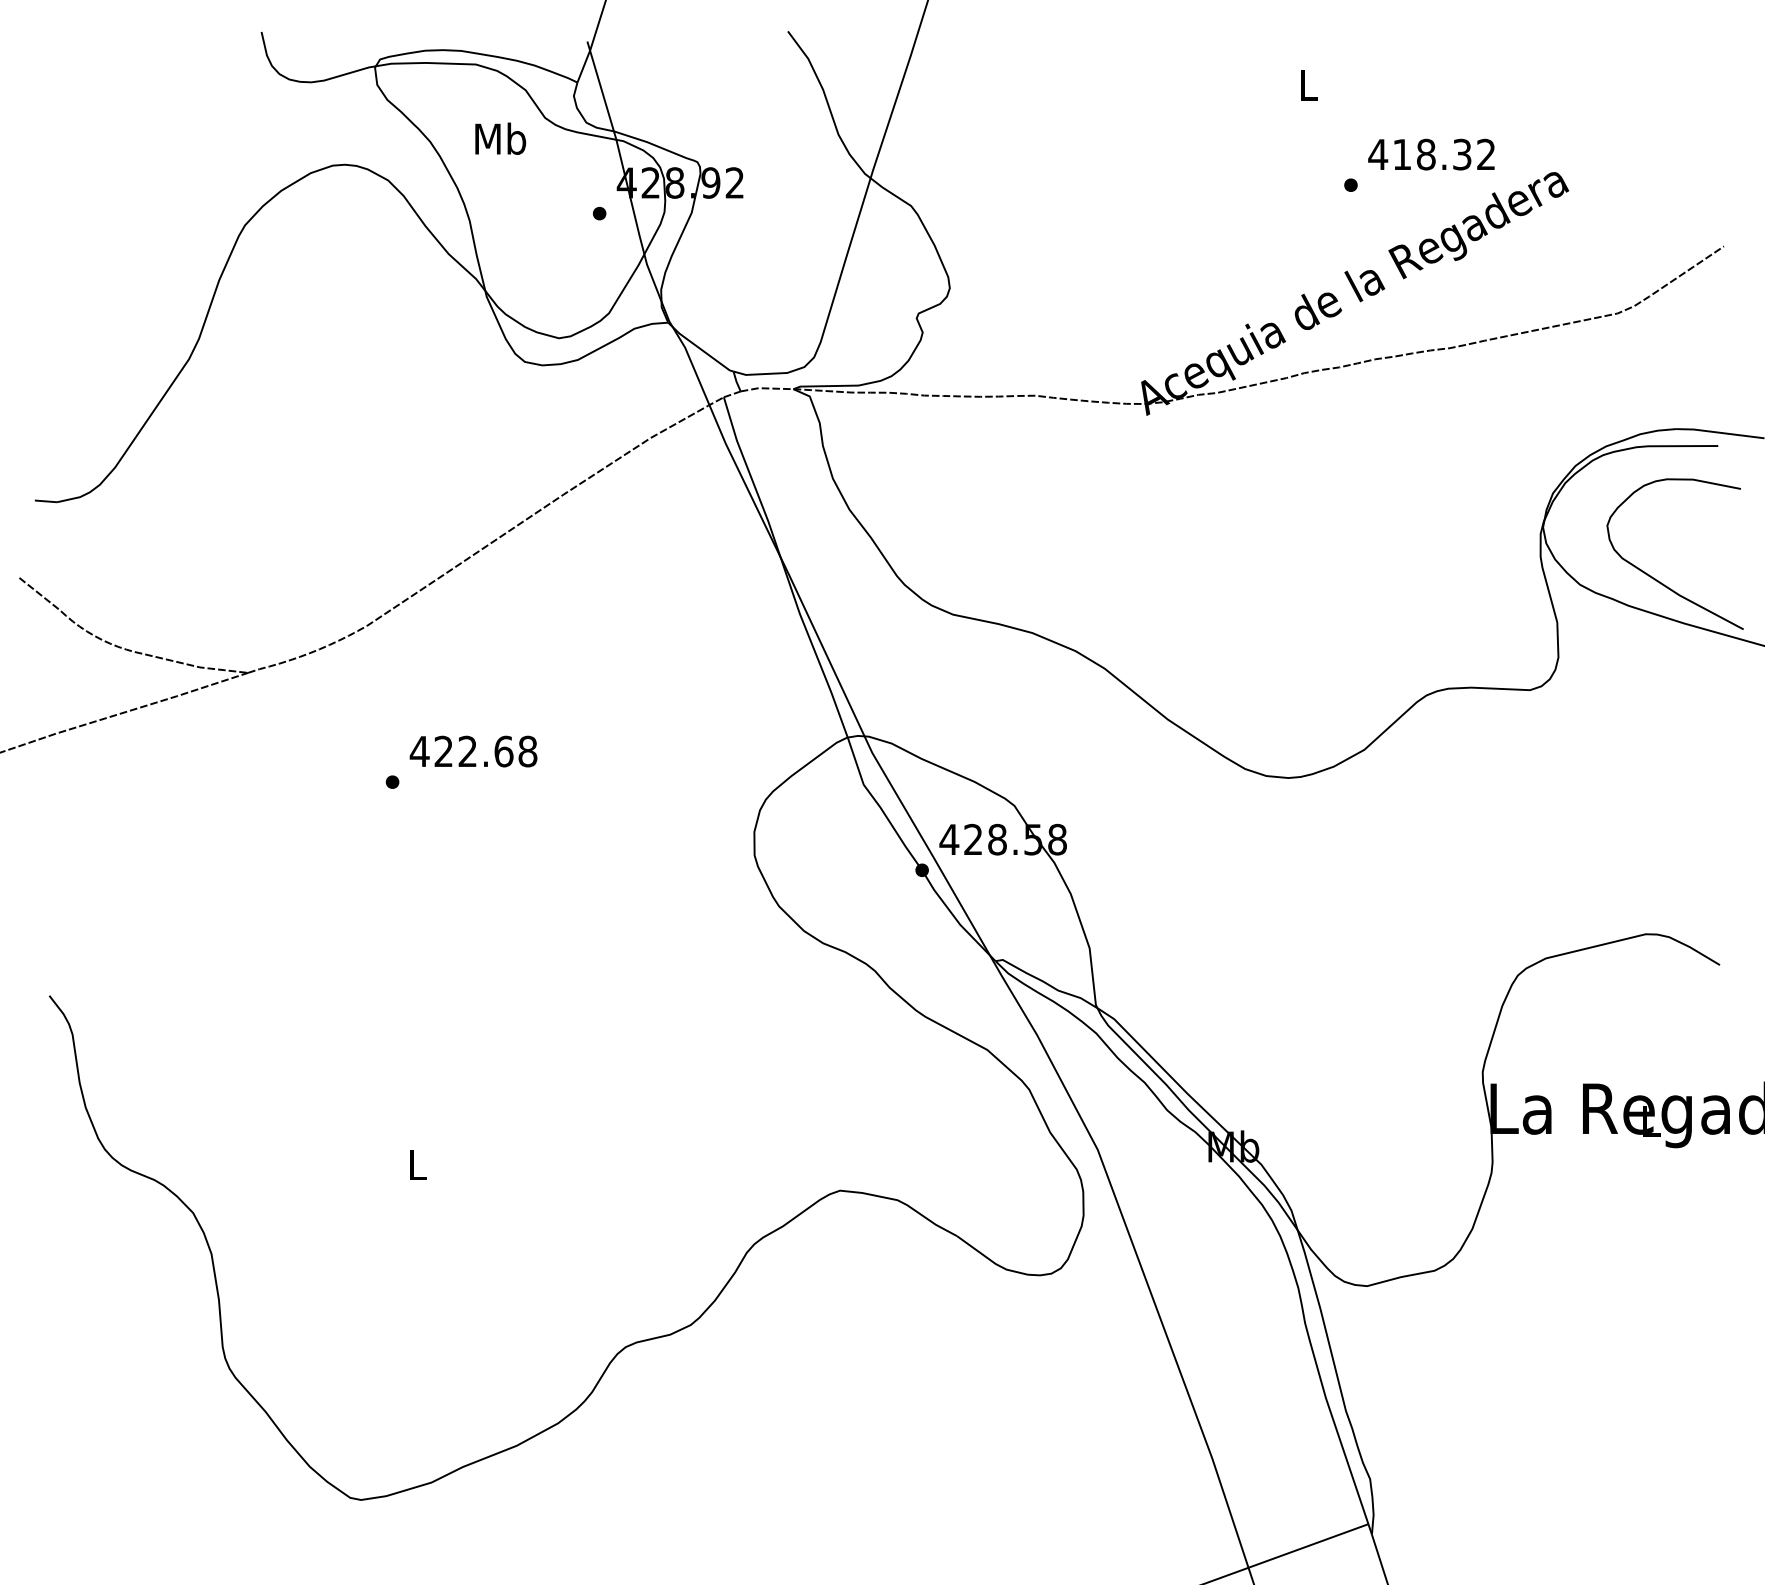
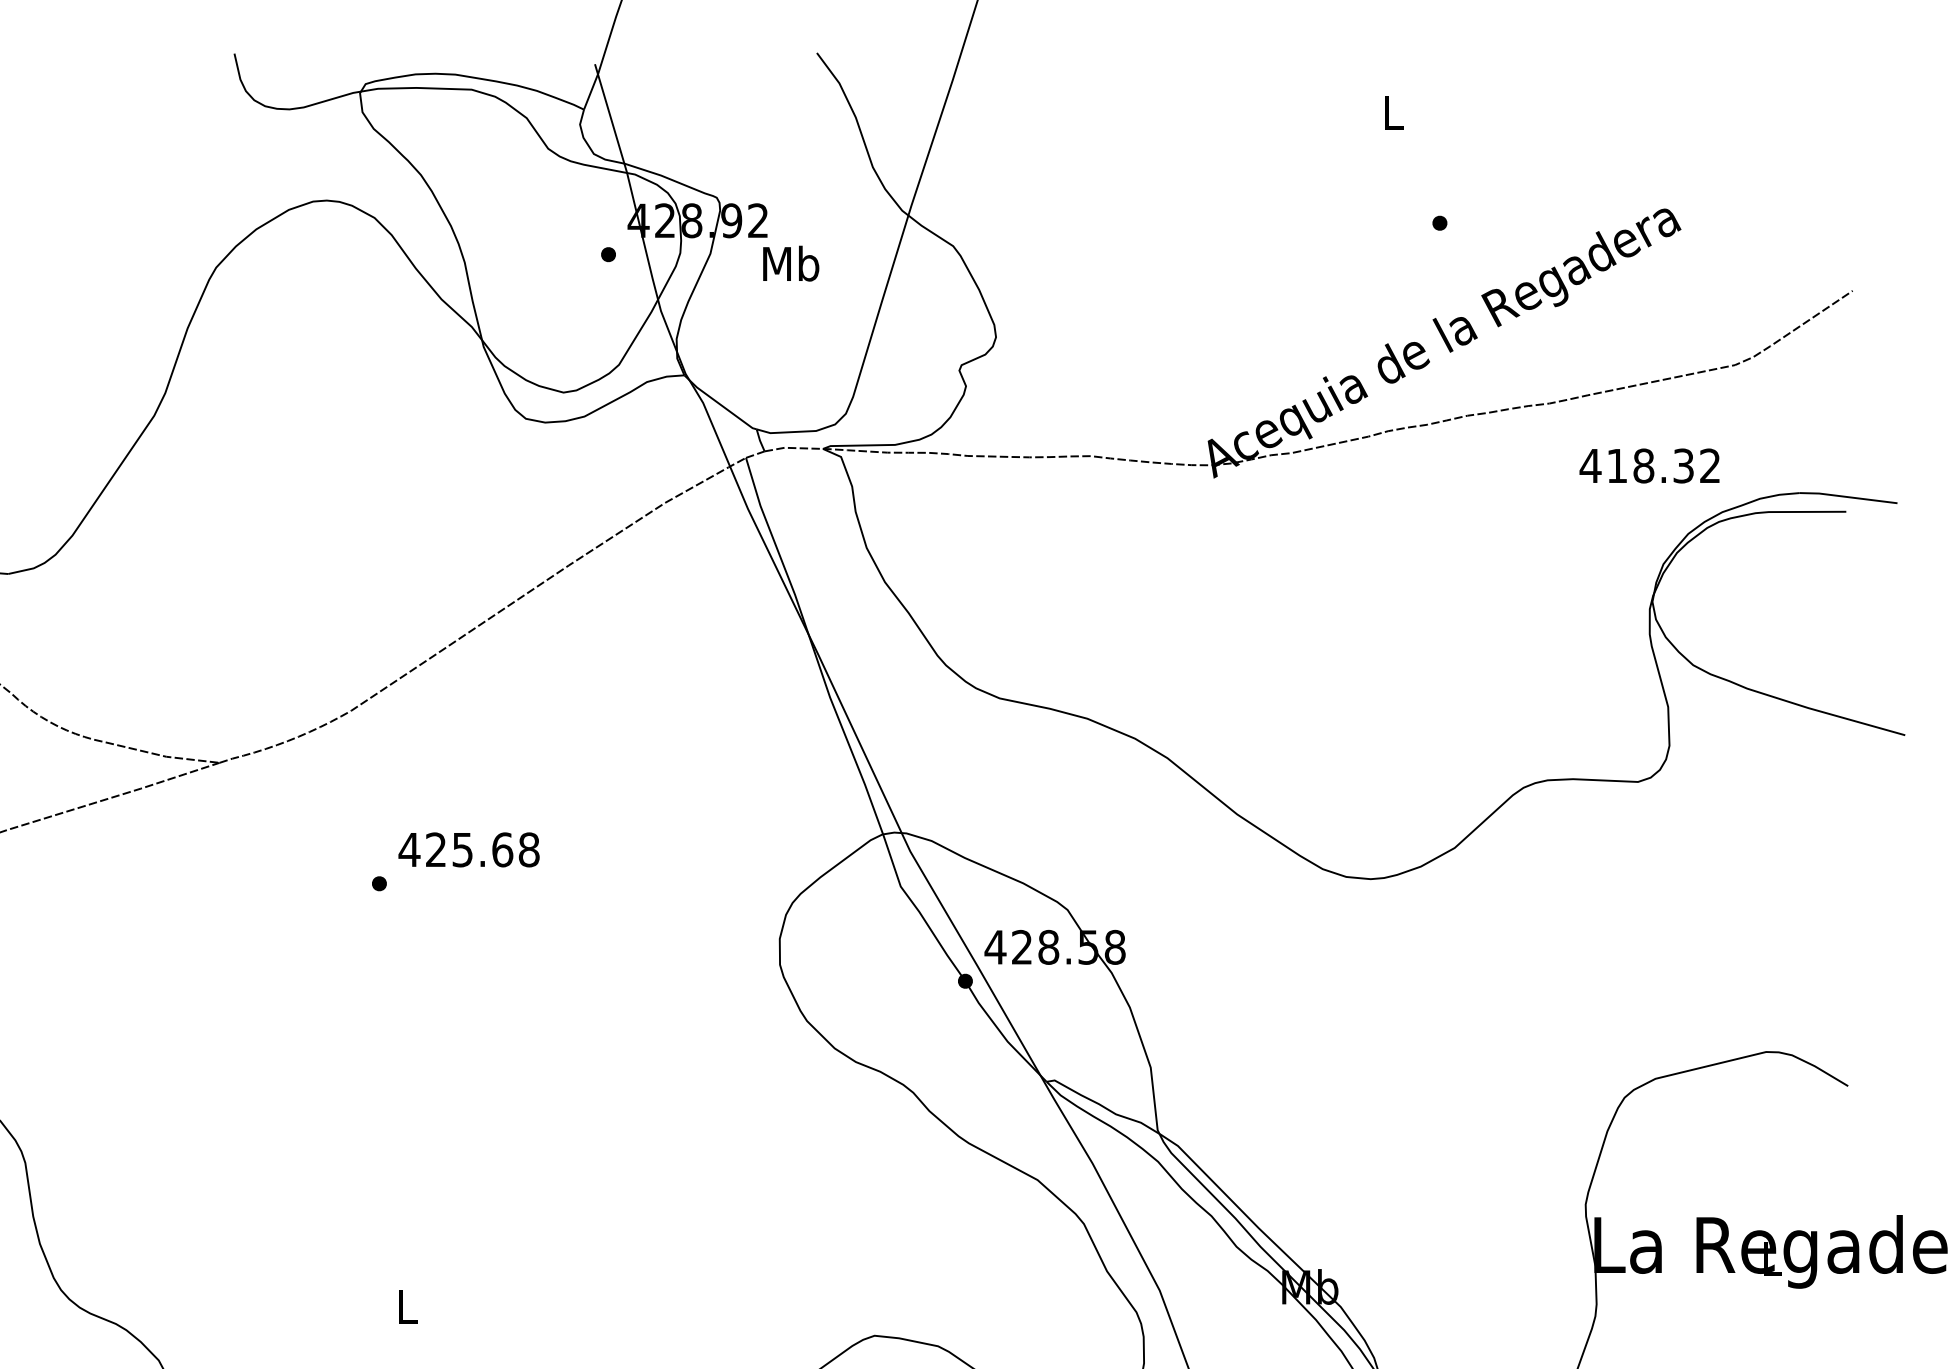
text: (500, 138) -> (790, 263), moved
text: (1431, 154) -> (1649, 465), moved
curve: (1657, 579) -> (1779, 659), removed
text: (467, 751) -> (462, 849), 422.68 -> 425.68

